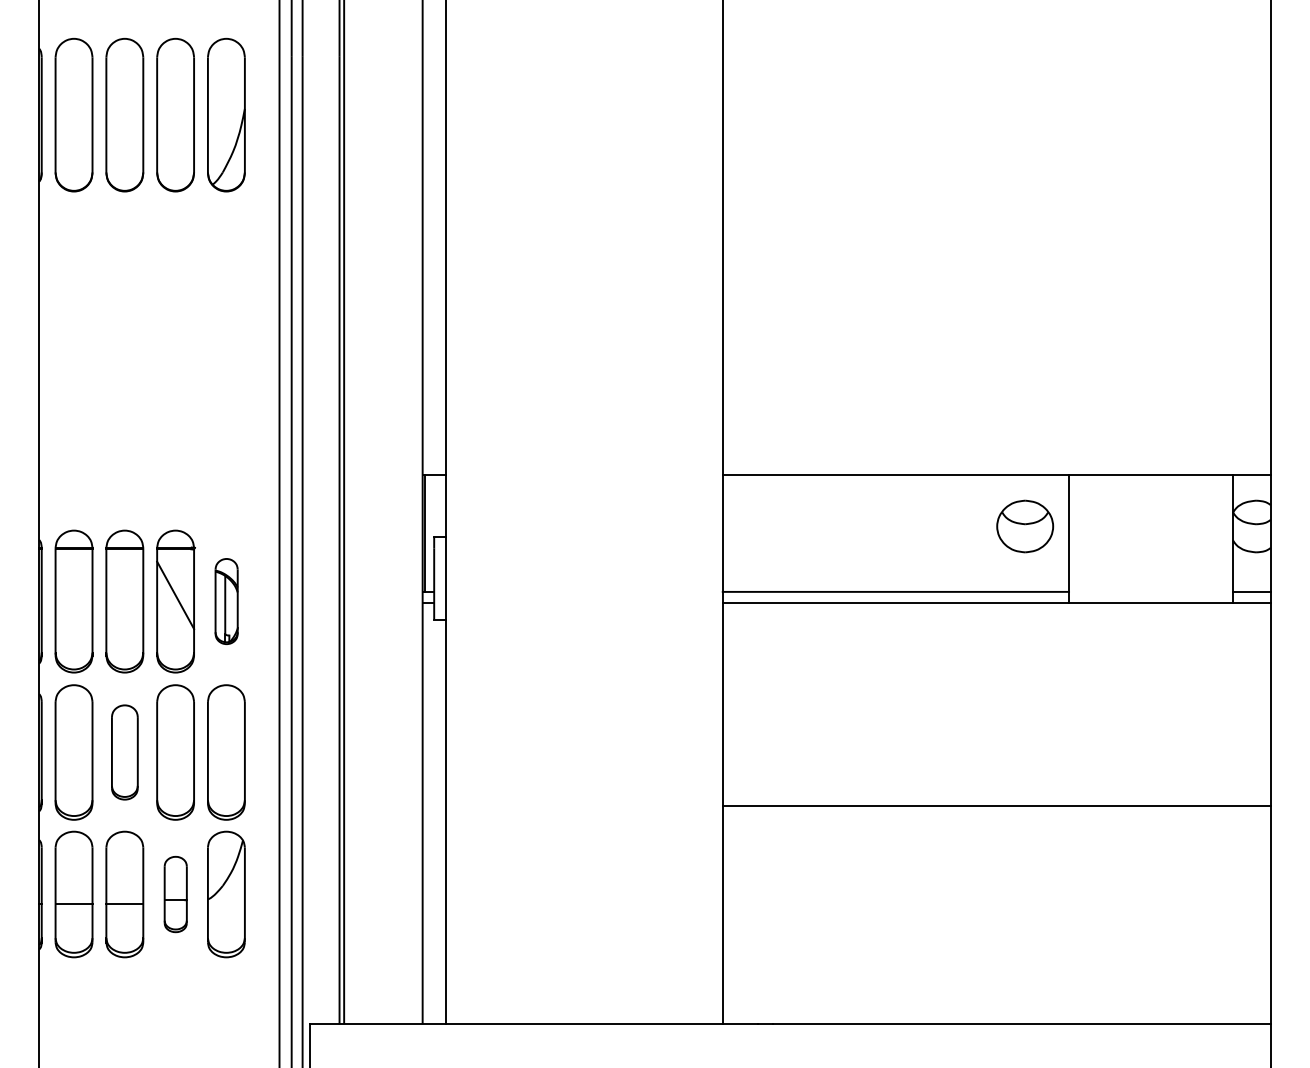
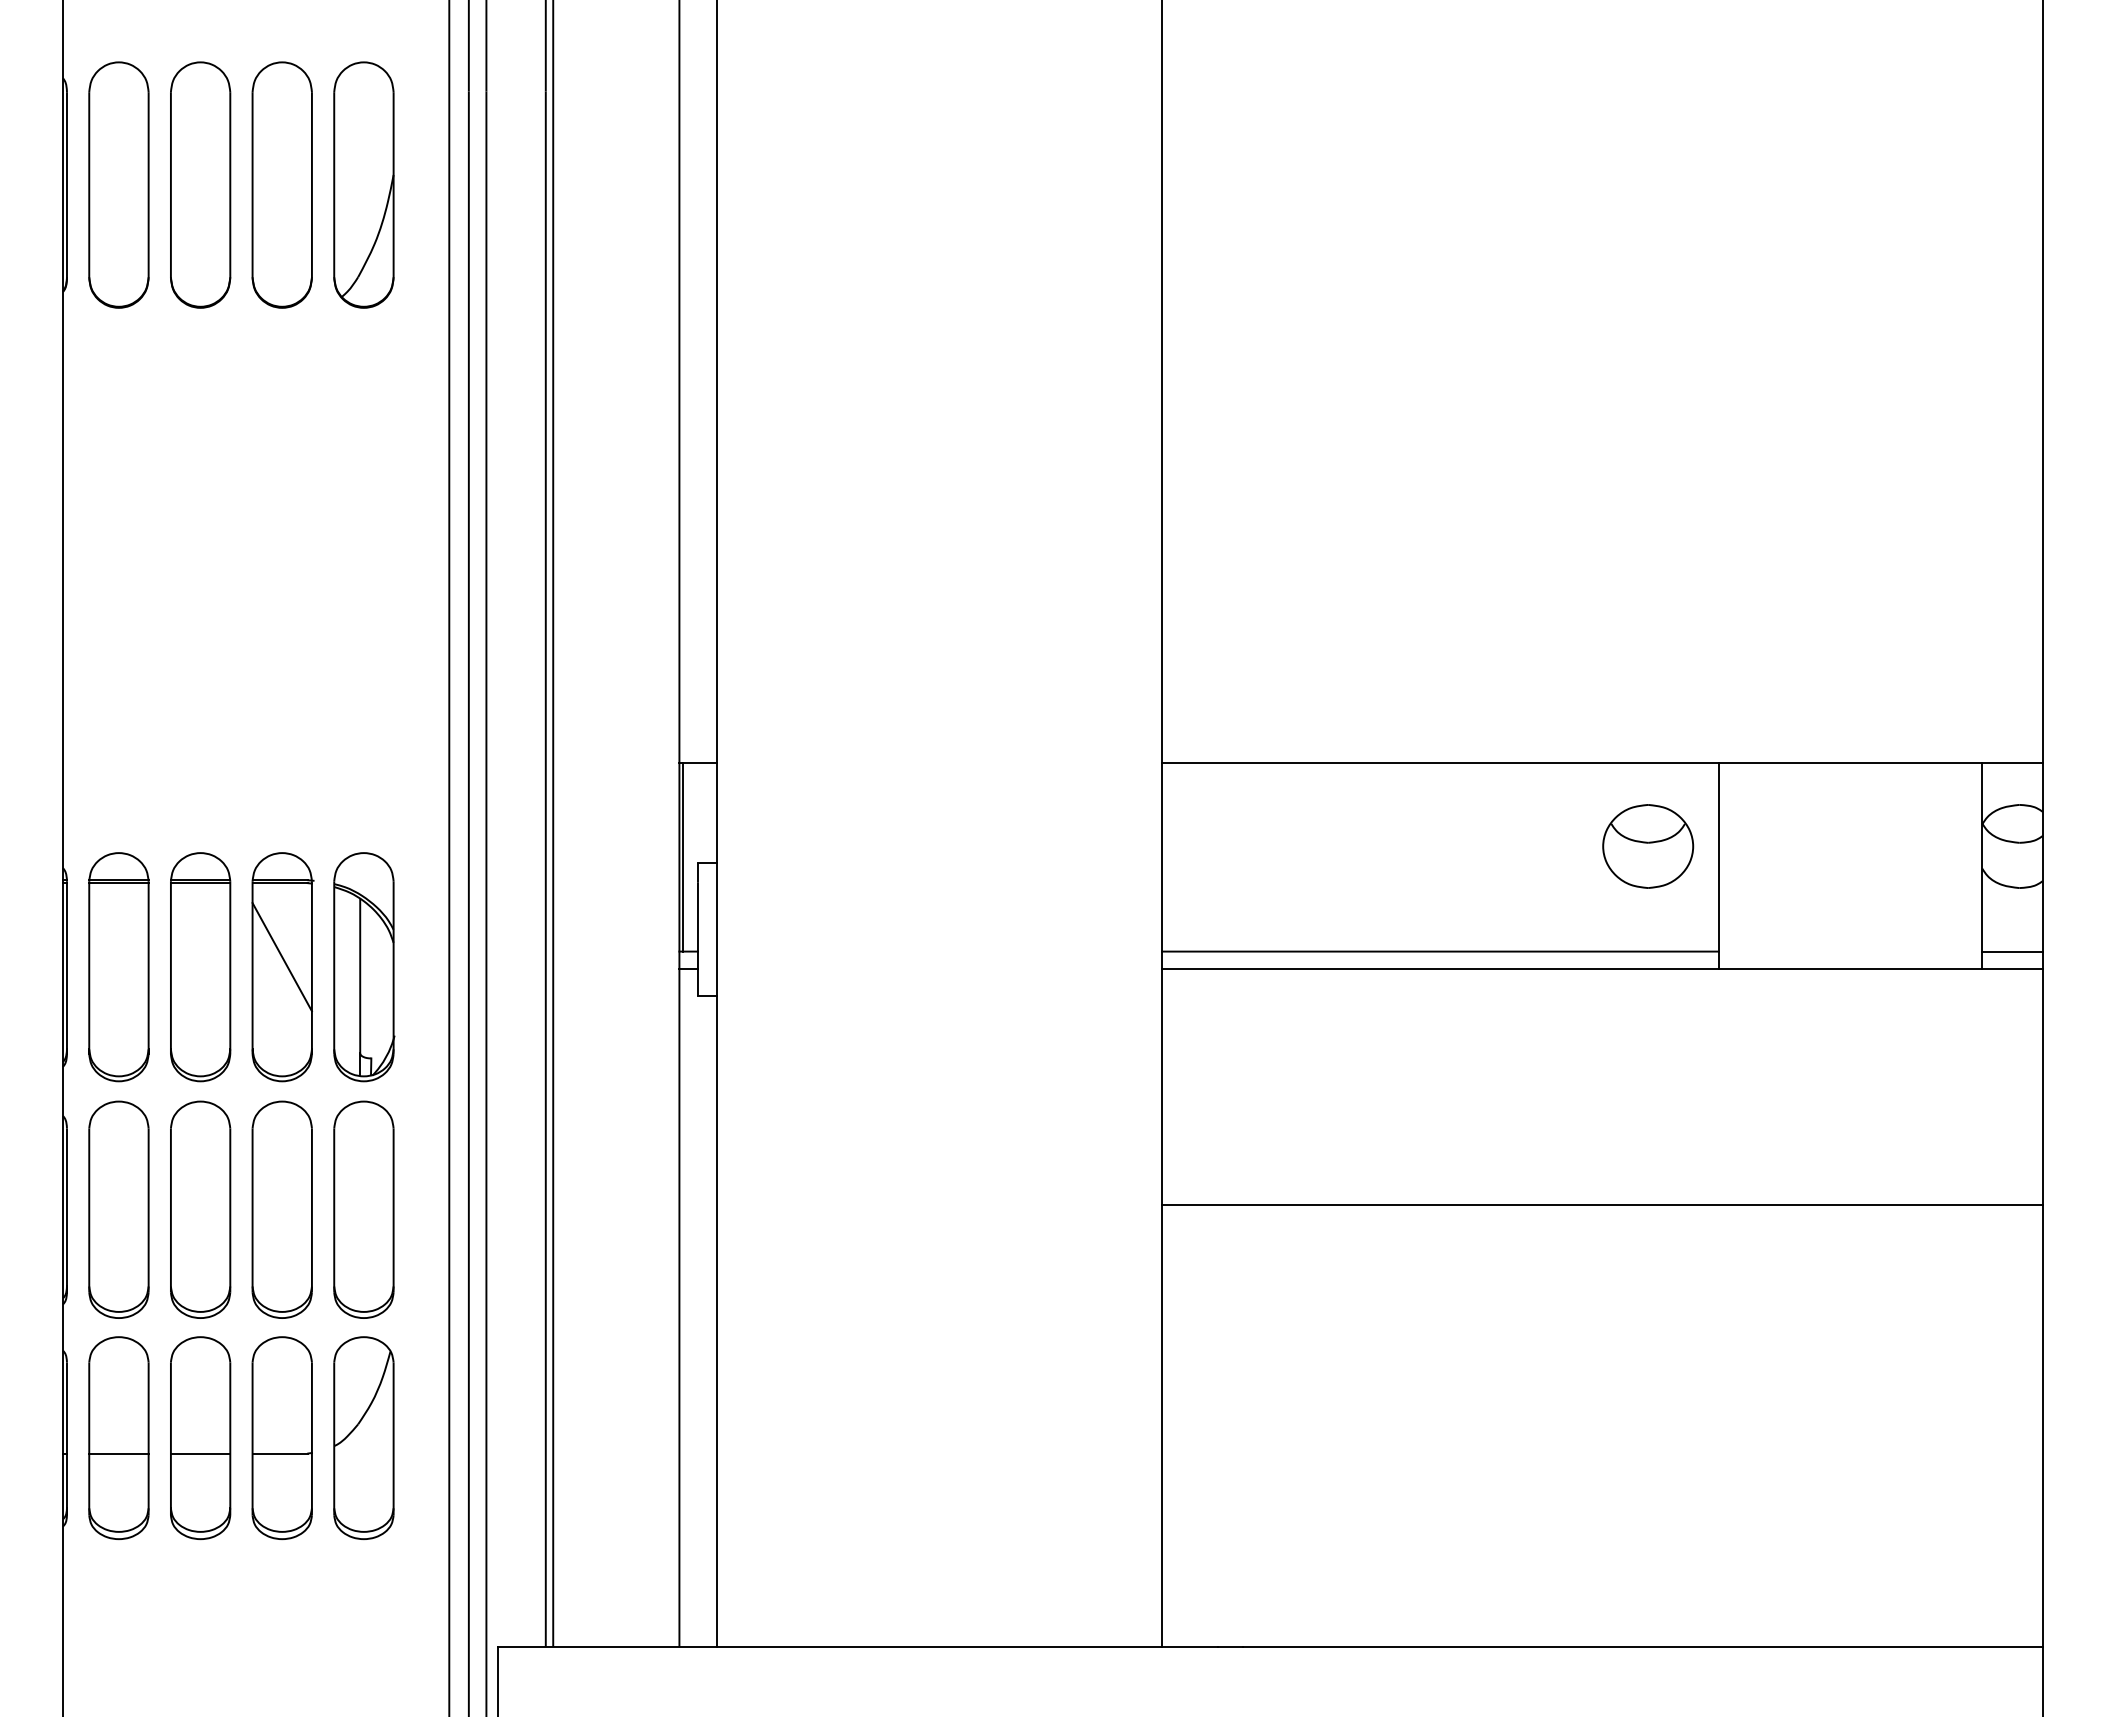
part: (226, 601) -> (364, 967), size x1.67
part: (124, 752) -> (200, 1209), size x1.43
line: (996, 806) -> (1602, 1204), moved
part: (175, 894) -> (282, 1438), size x1.67

